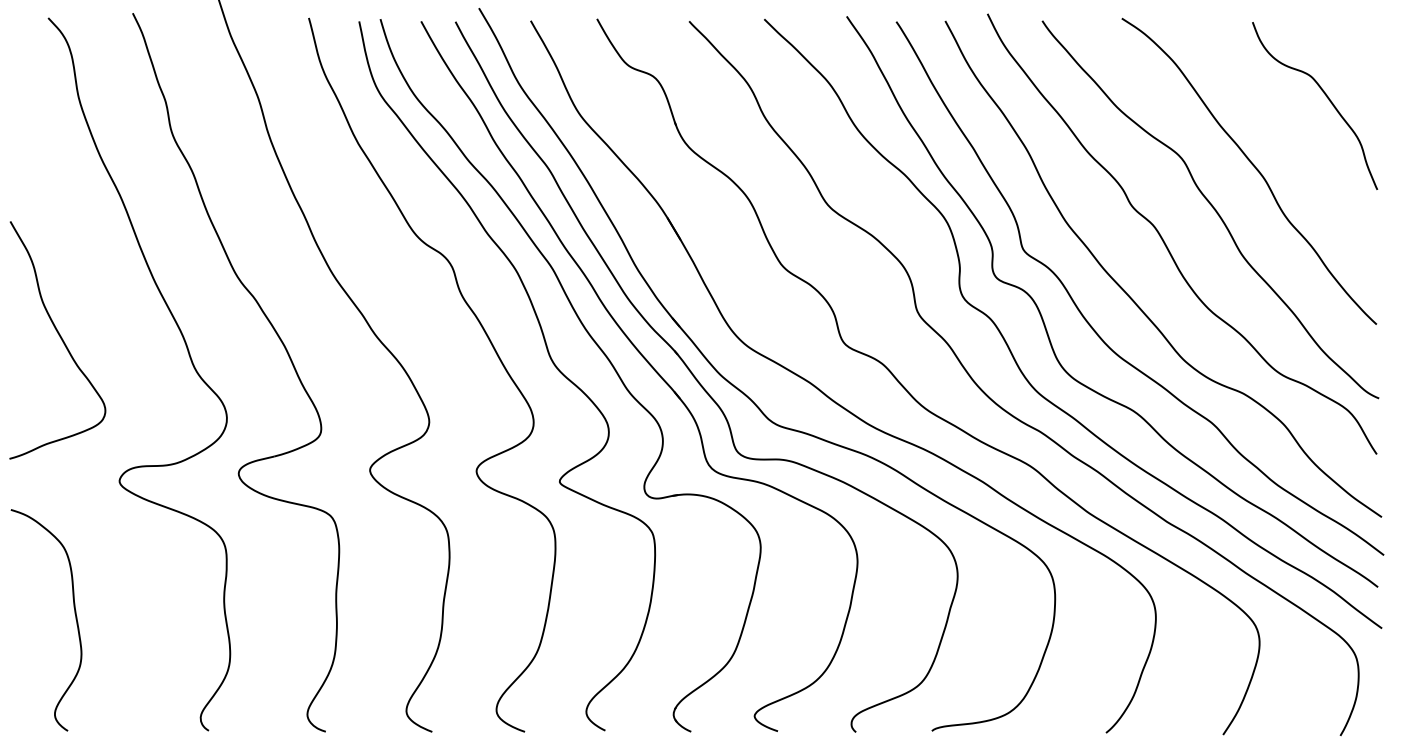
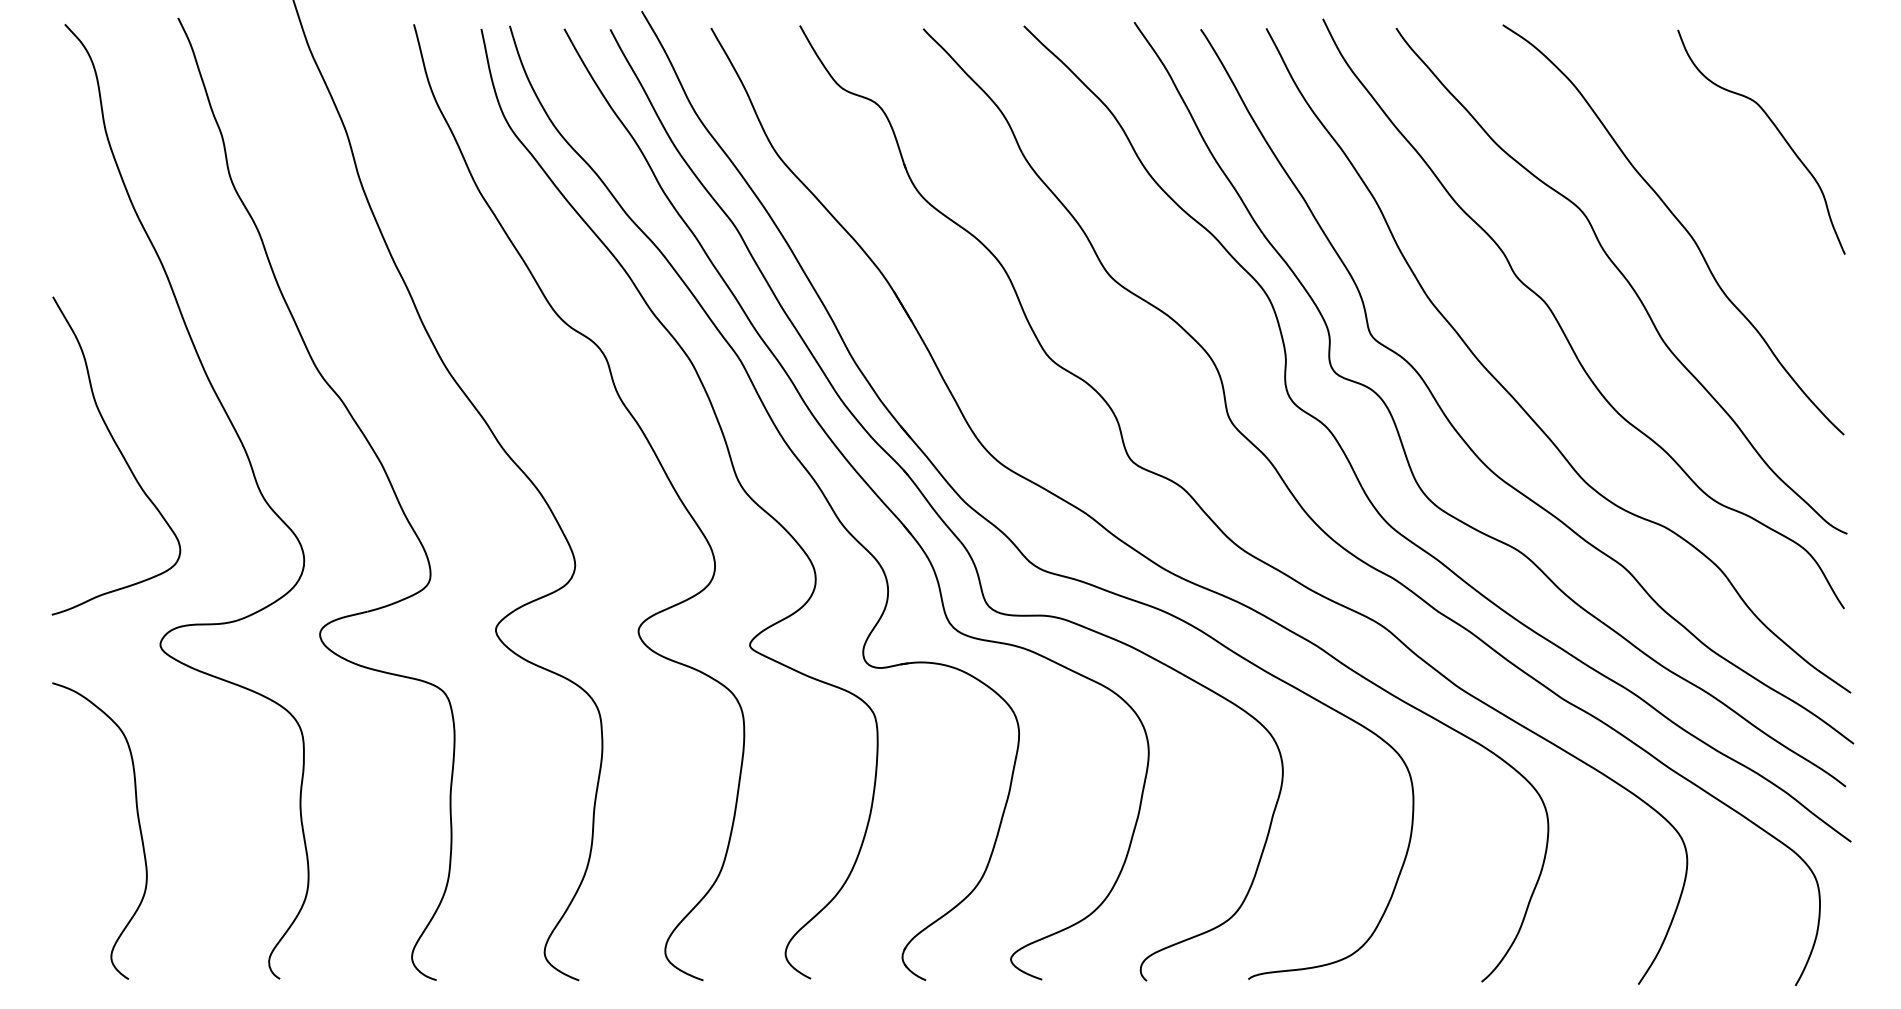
curve: (60, 338) -> (120, 453), moved
curve: (74, 613) -> (137, 821), moved

